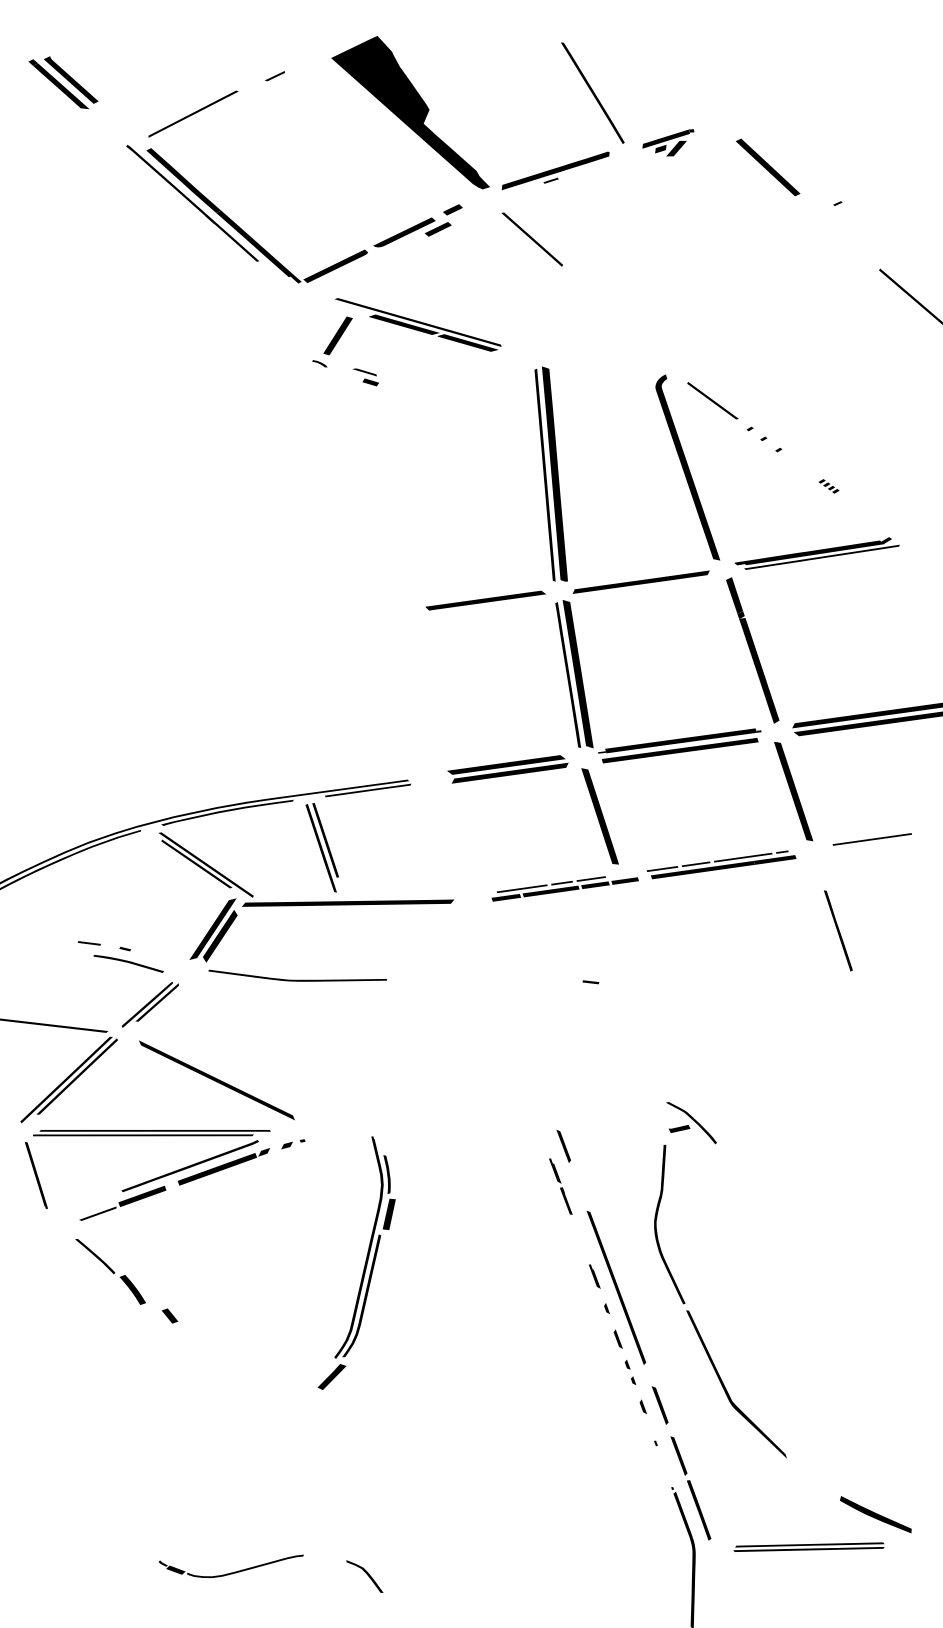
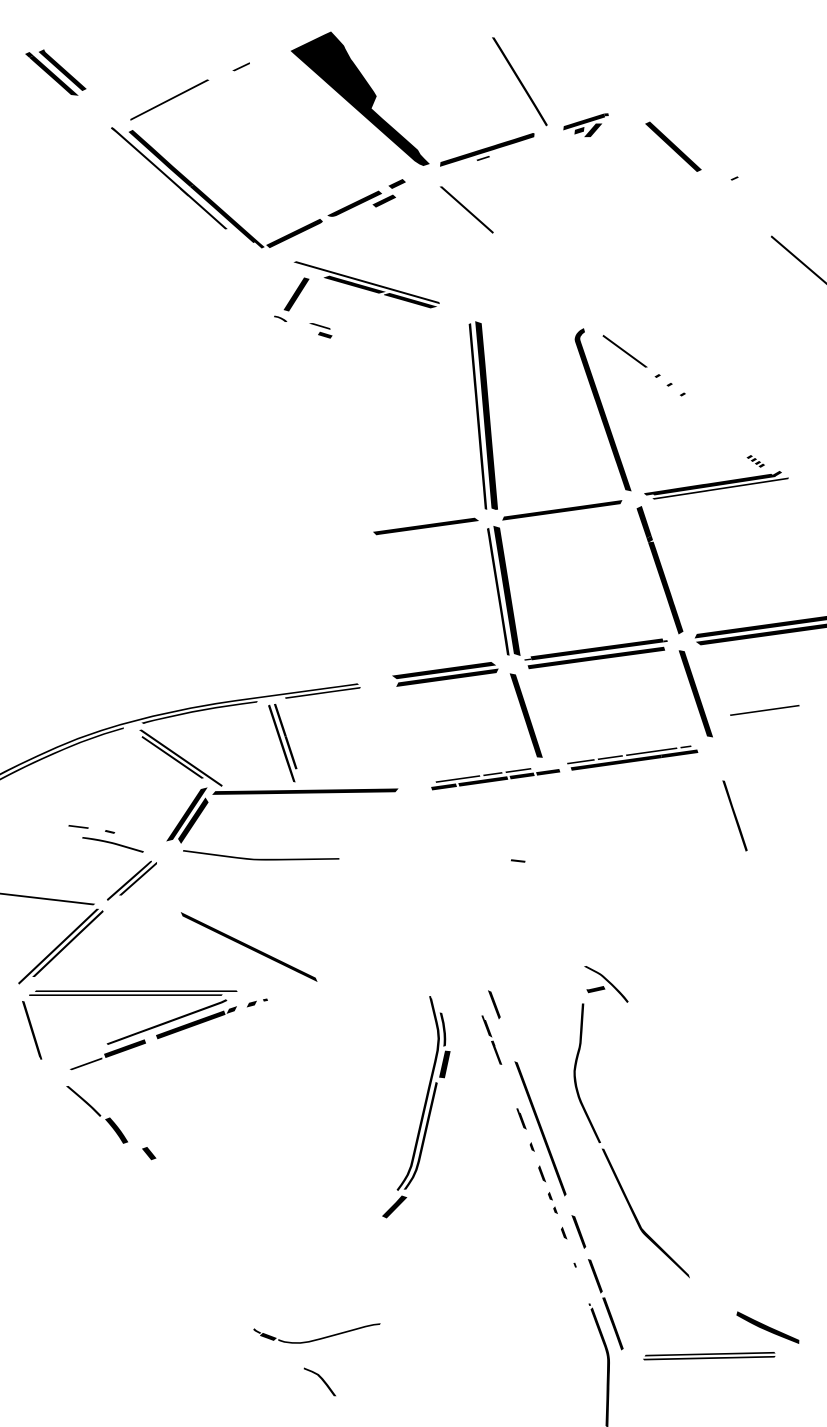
part: (828, 486) -> (755, 461), moved
line: (871, 839) -> (764, 710), moved
line: (216, 1080) -> (248, 947), moved
part: (364, 1264) -> (423, 1108), moved
part: (230, 1572) -> (316, 1338), moved

